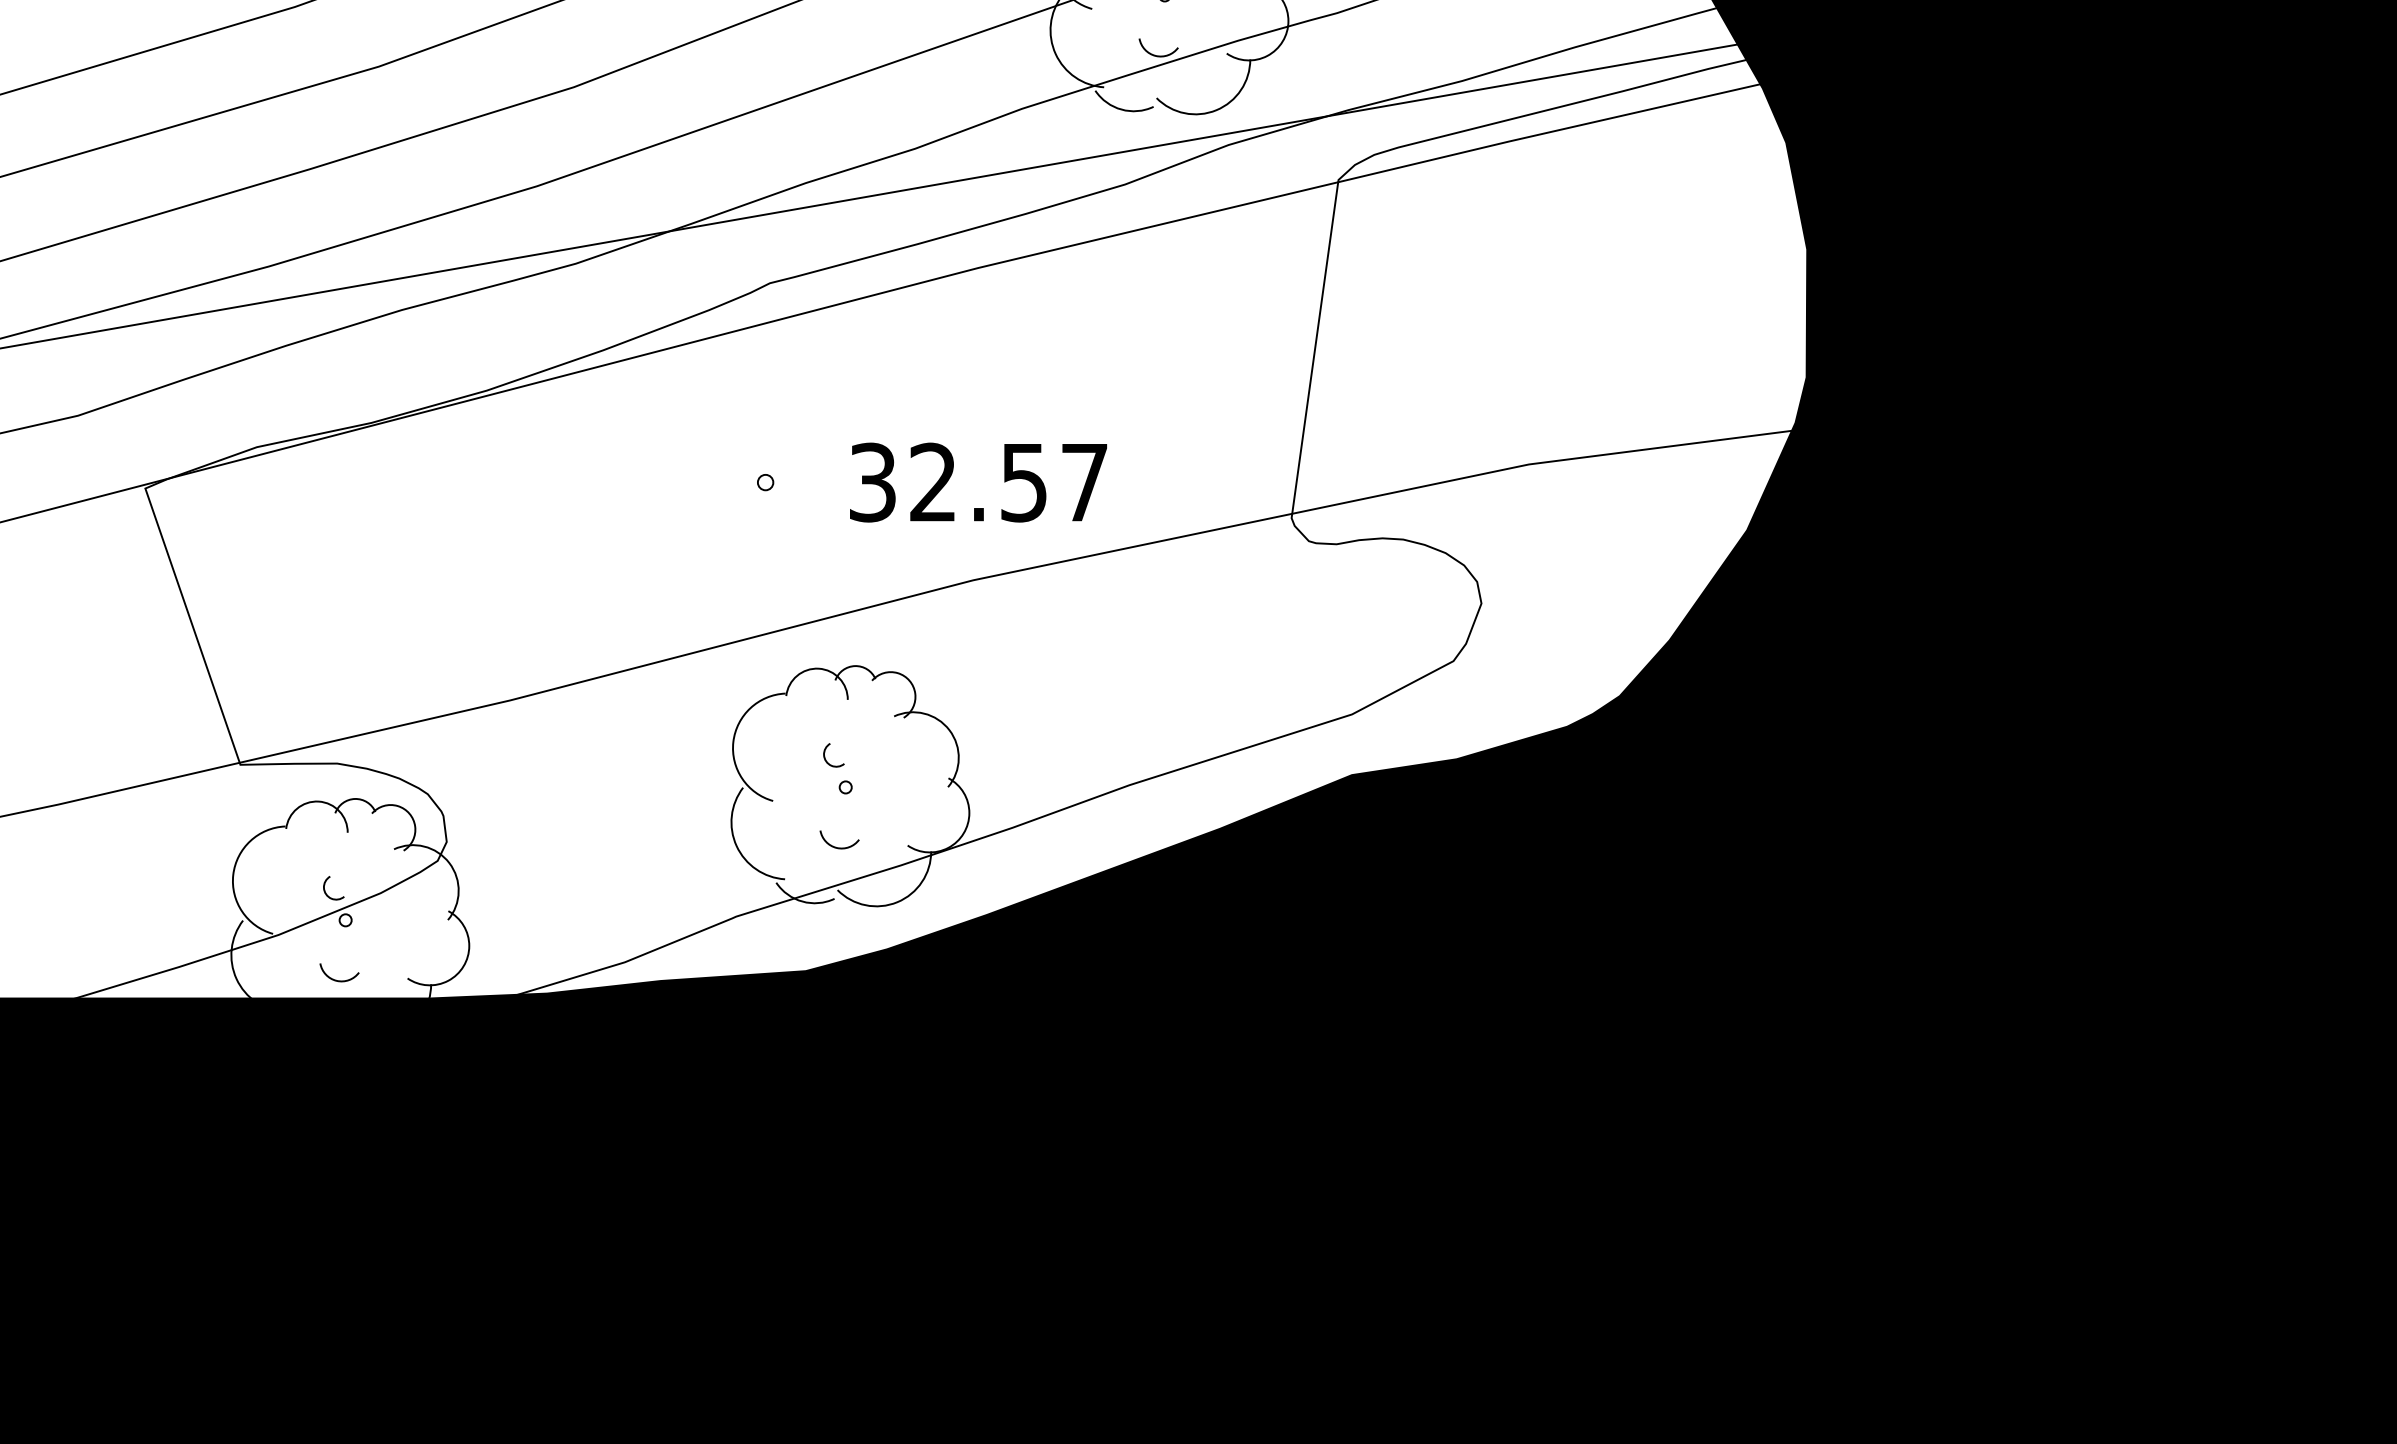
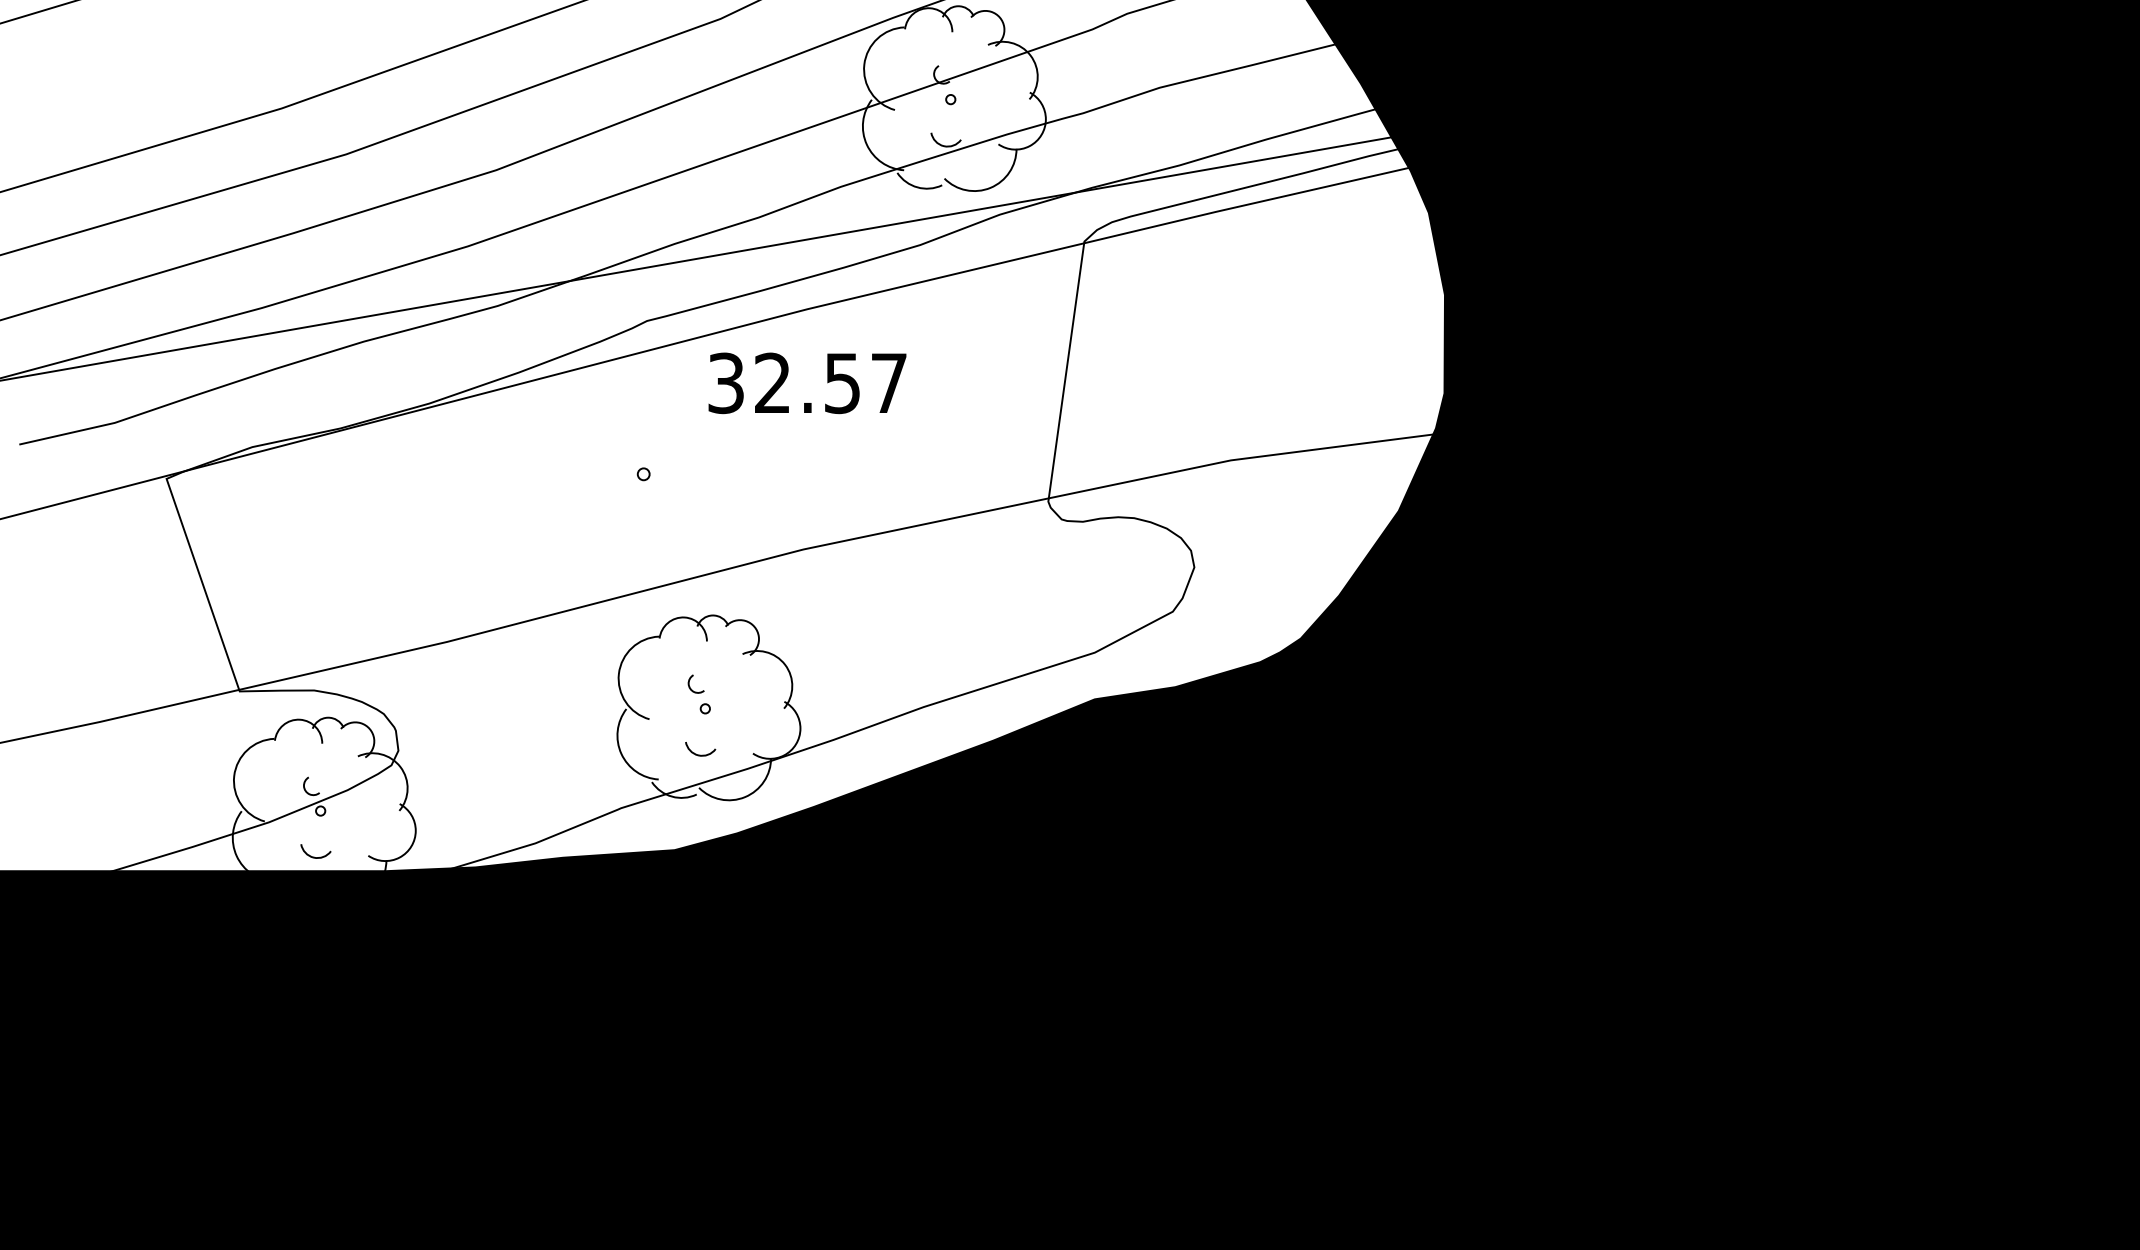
text: (978, 482) -> (807, 383), moved

